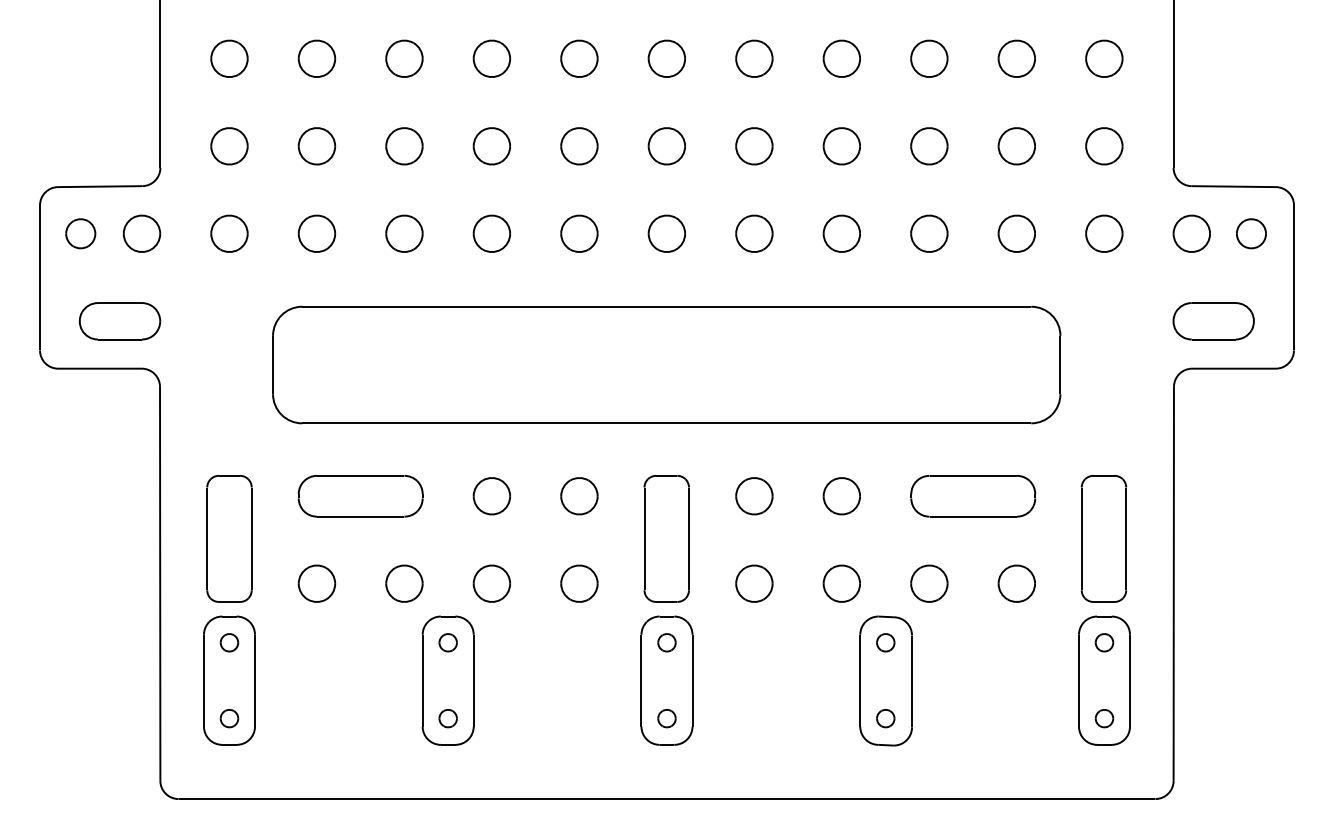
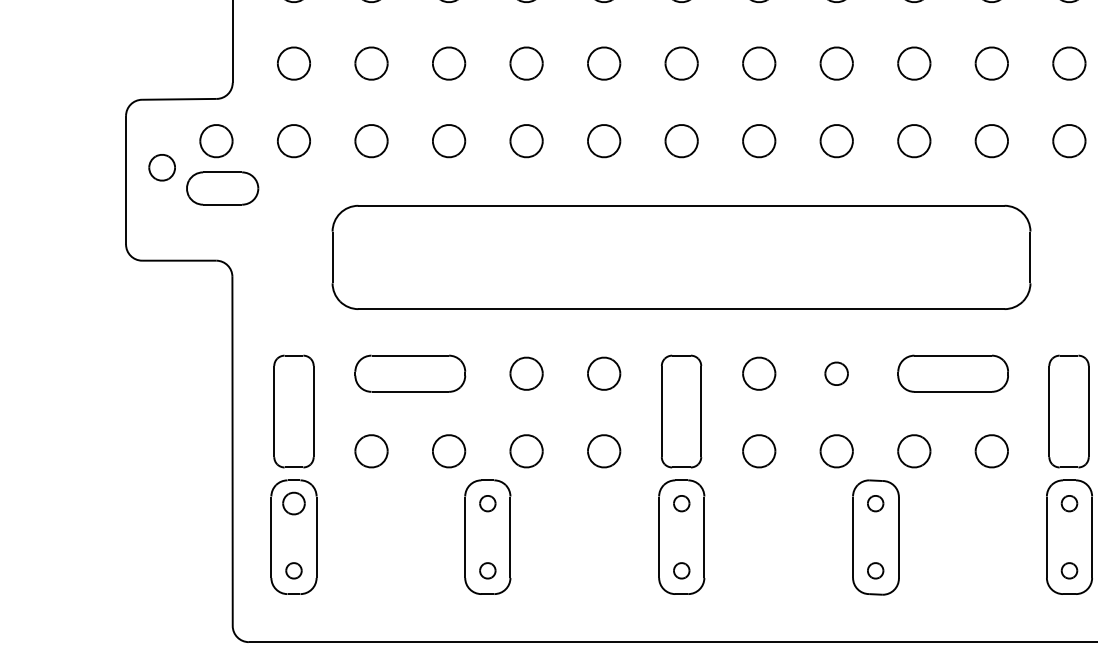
part: (80, 233) -> (161, 167), moved
part: (120, 321) -> (223, 188), moved
part: (841, 496) -> (836, 373), size x0.7
part: (229, 642) -> (294, 503), size x1.4

